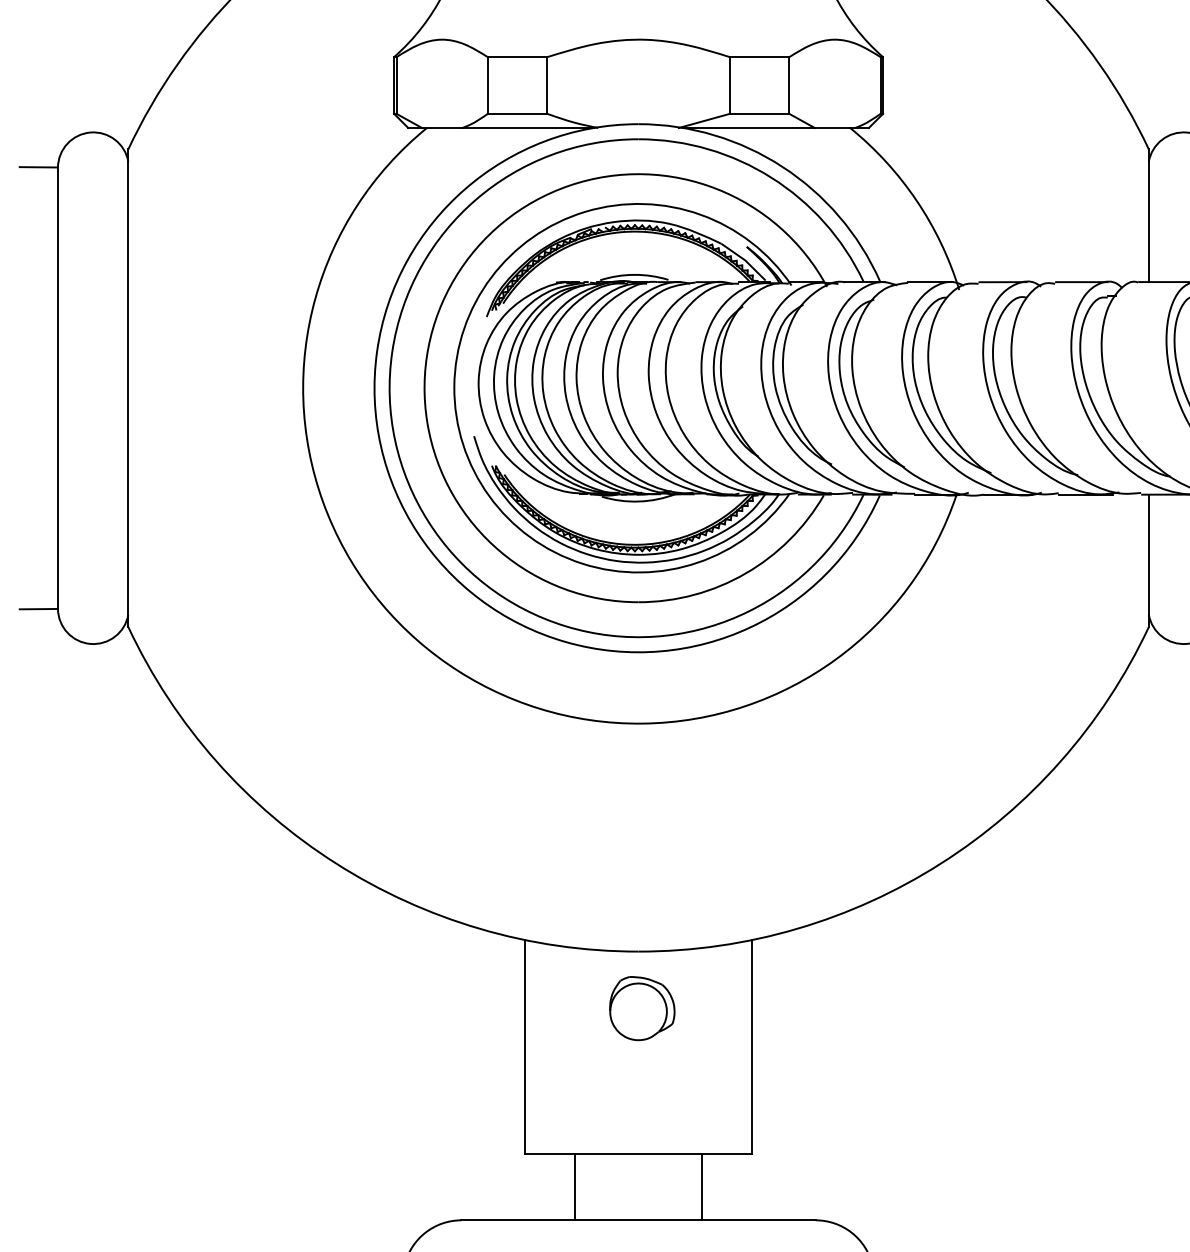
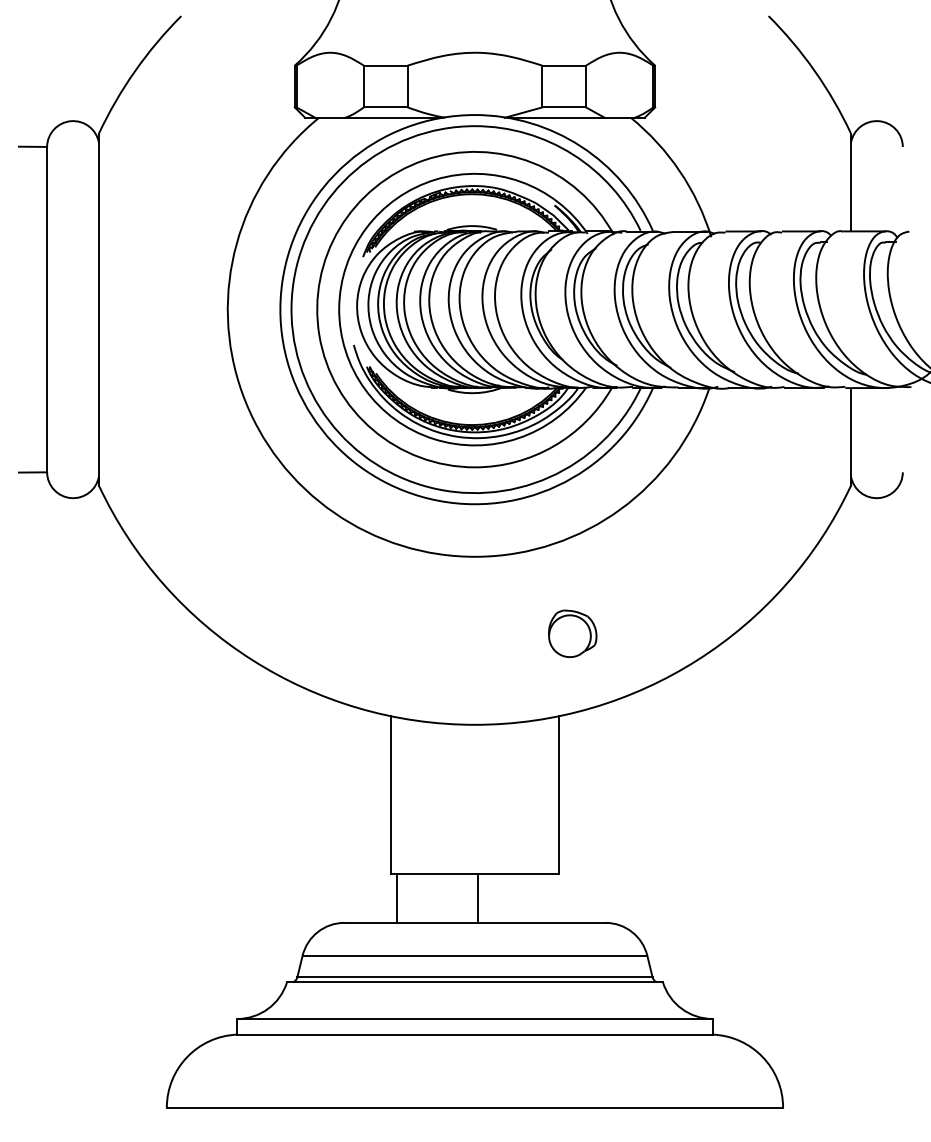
part: (642, 1008) -> (572, 633), moved
line: (574, 1185) -> (396, 897), moved
line: (701, 1185) -> (477, 897), moved

